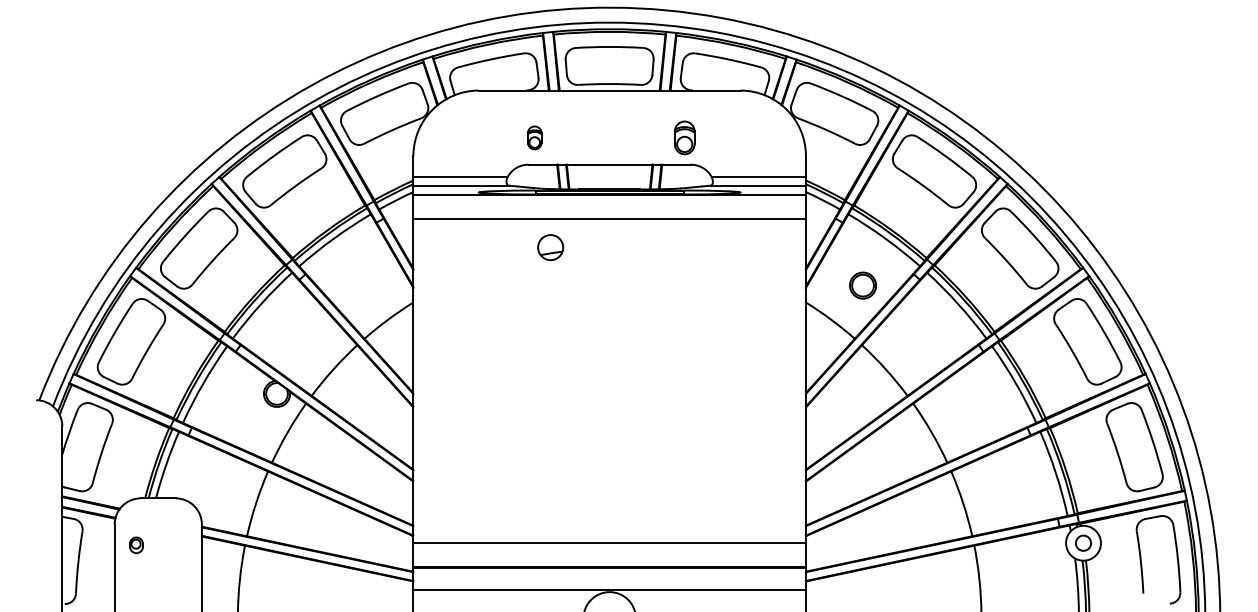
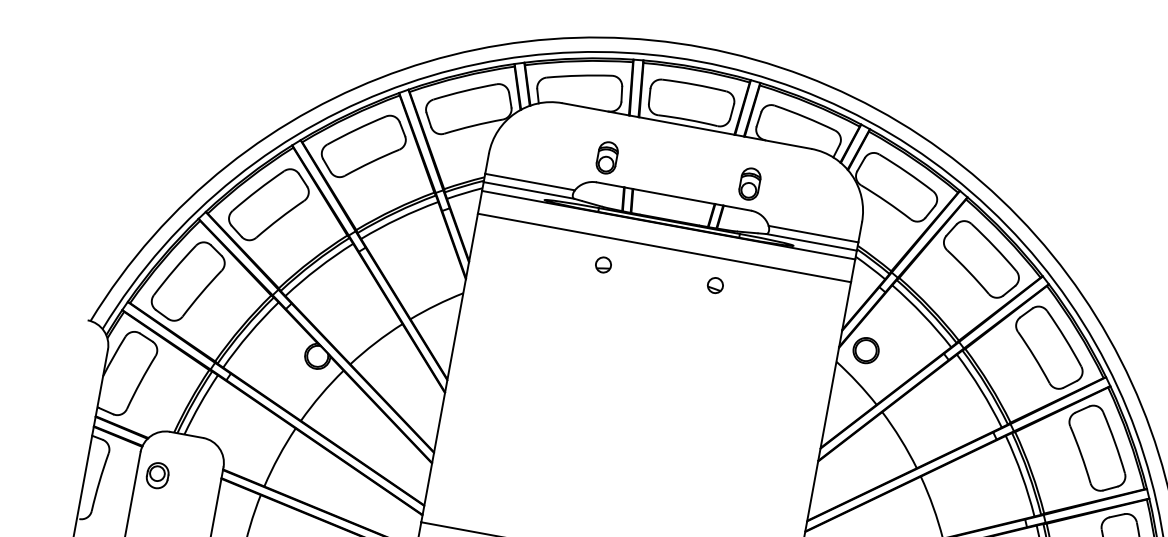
part: (534, 137) -> (607, 157), size x1.43
part: (550, 247) -> (603, 264), size x0.62
part: (668, 247) -> (715, 285), added
part: (862, 285) -> (865, 350), moved
part: (136, 545) -> (157, 475), size x1.67

